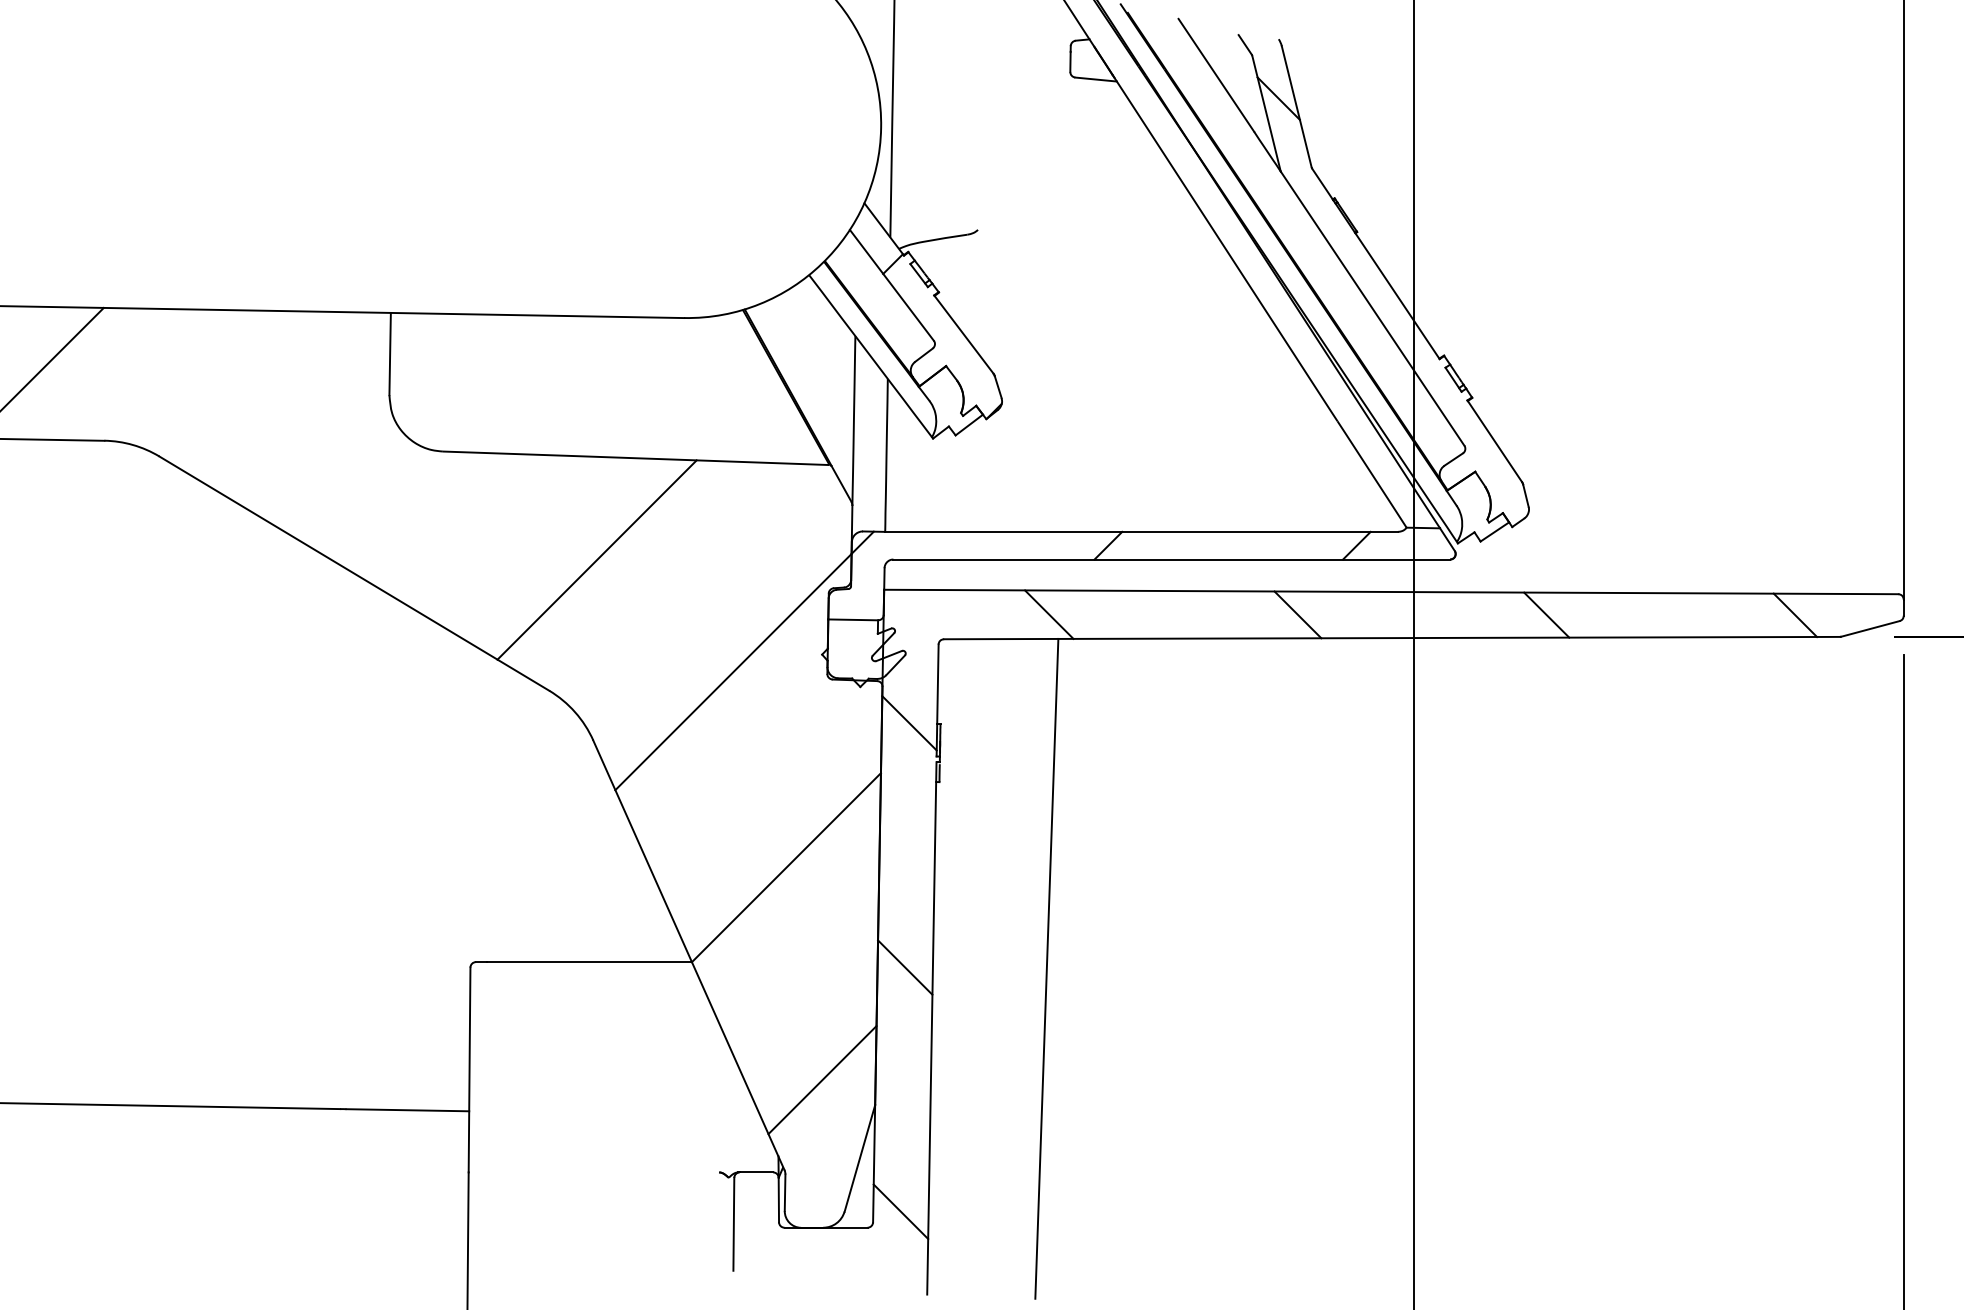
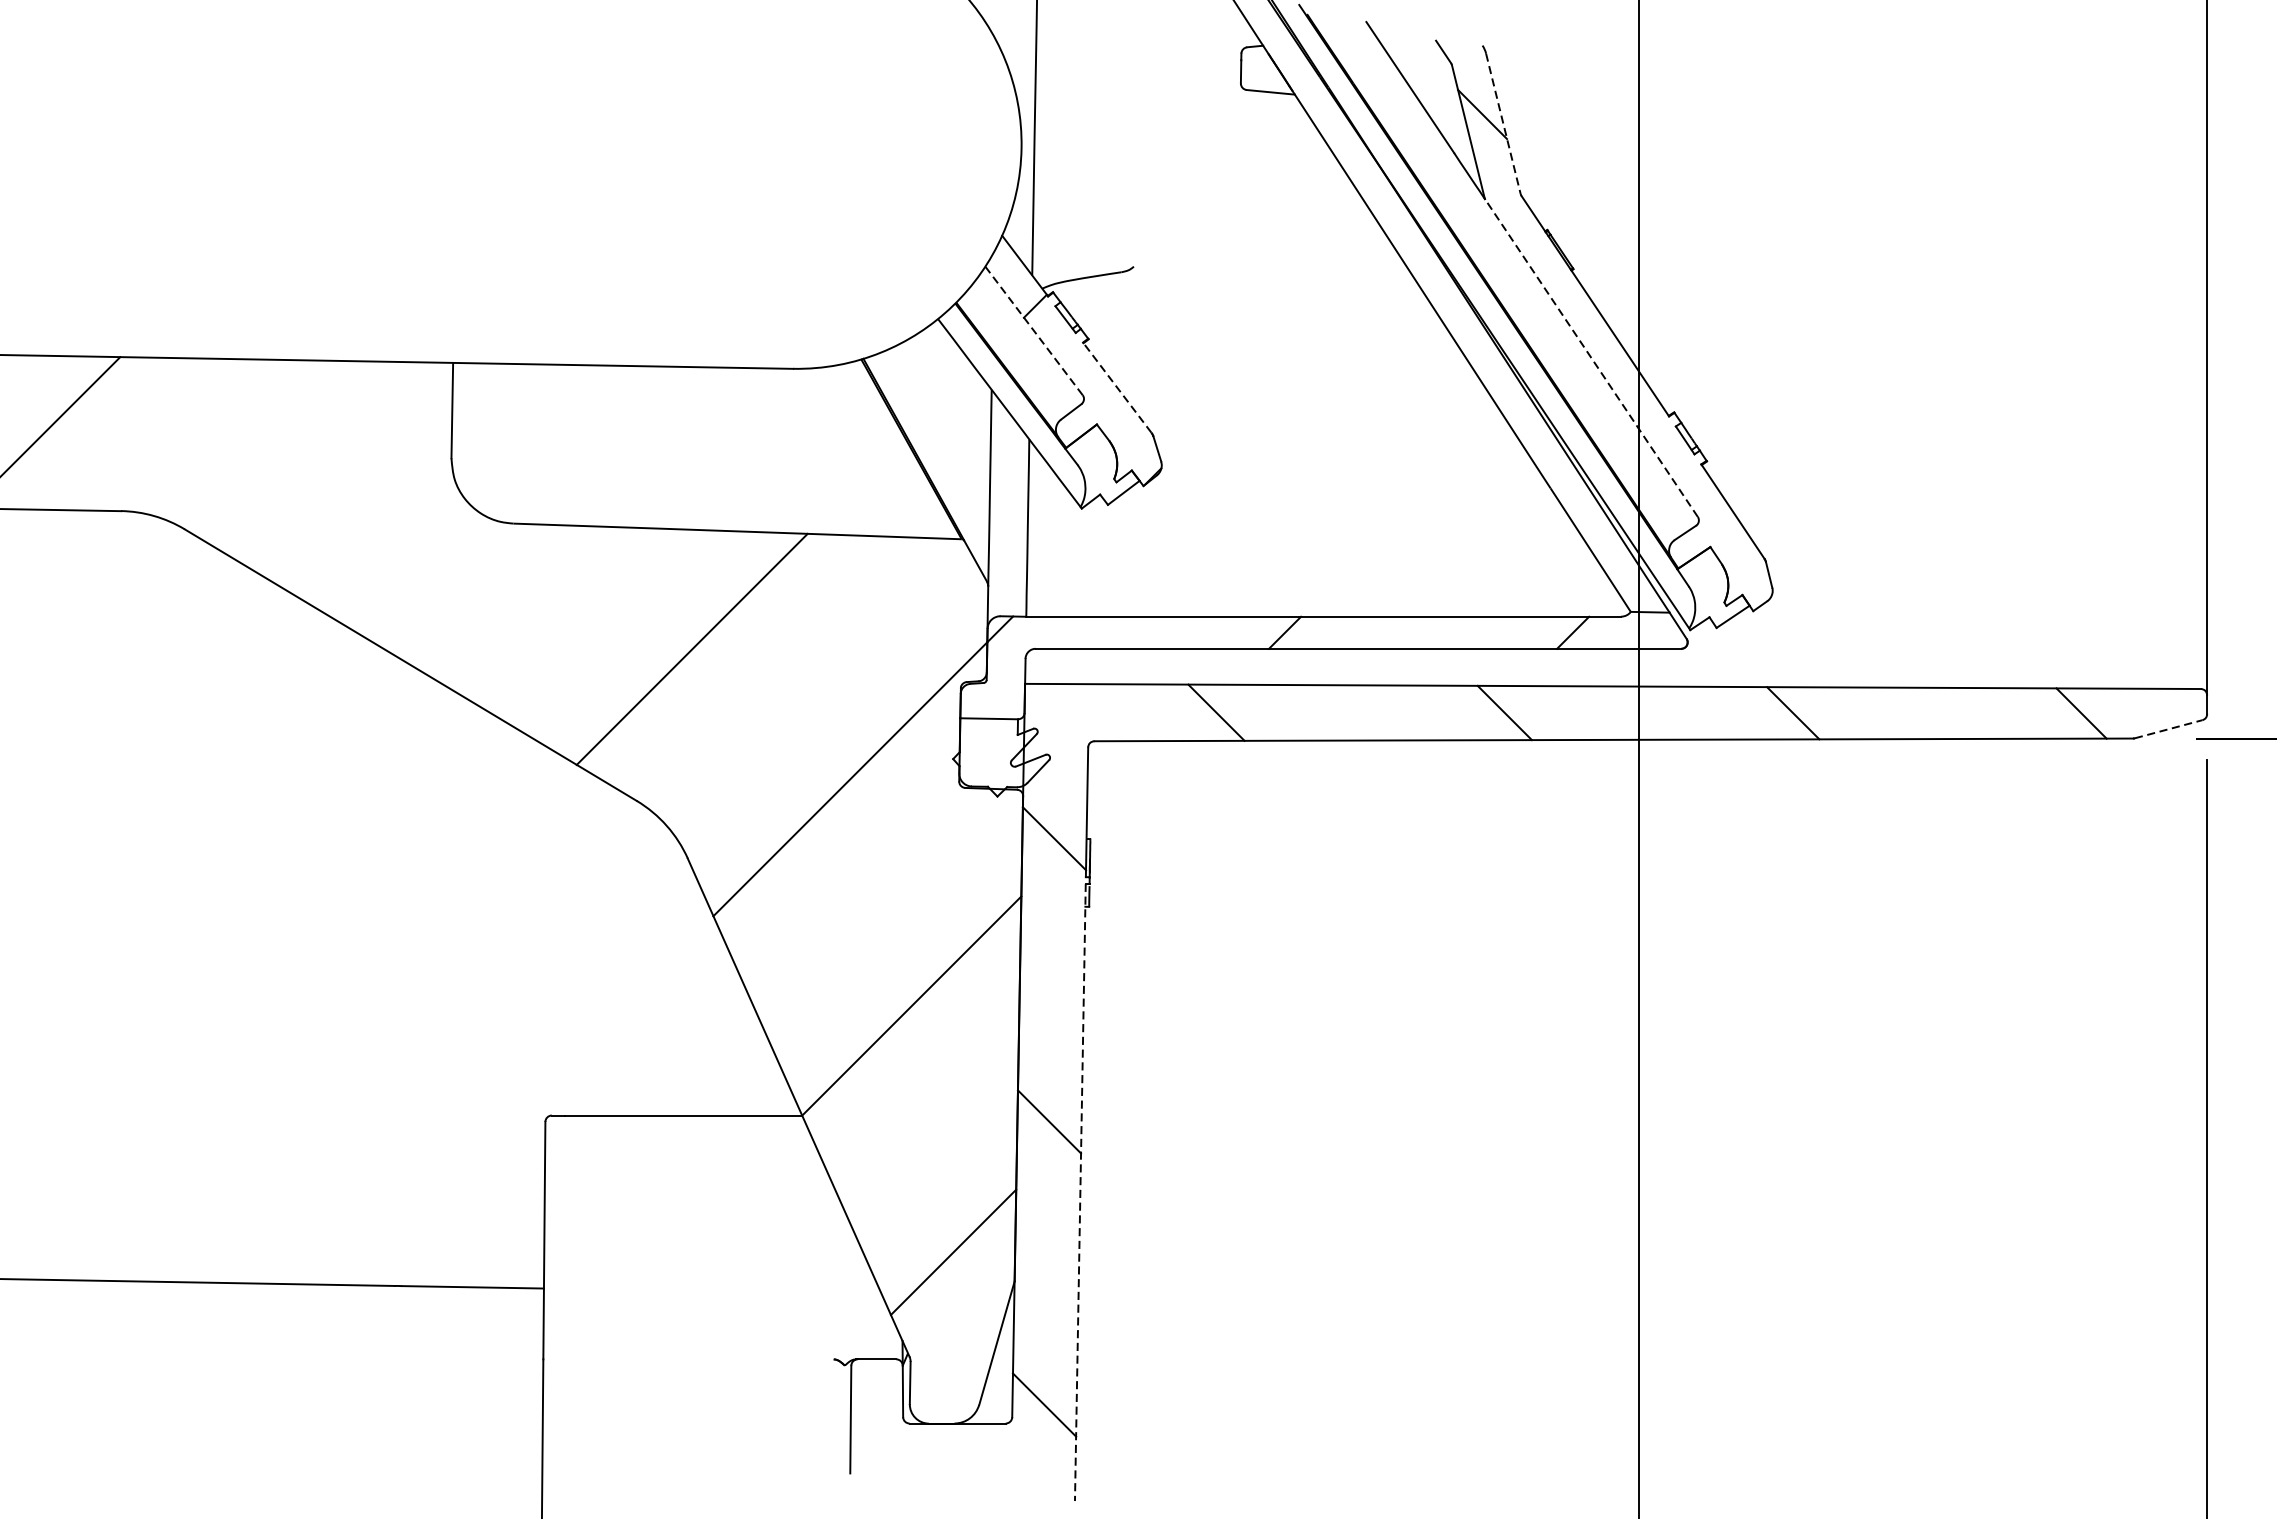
line: (1296, 107) -> (1503, 124), solid -> dashed
line: (891, 284) -> (1033, 329), solid -> dashed
line: (1372, 309) -> (1591, 358), solid -> dashed
line: (963, 334) -> (1117, 387), solid -> dashed
line: (1871, 628) -> (2169, 728), solid -> dashed
line: (1046, 968) -> (1213, 1122), removed
line: (931, 1028) -> (1079, 1192), solid -> dashed

